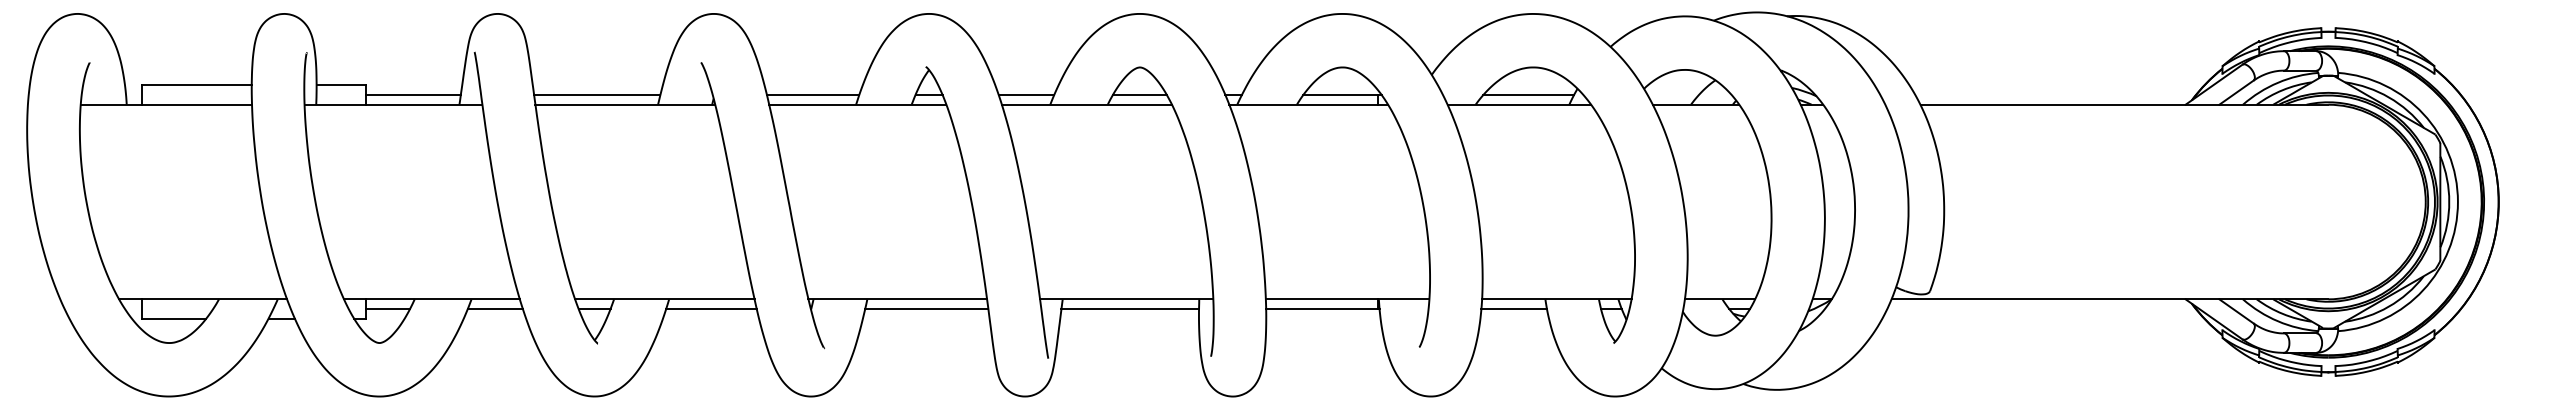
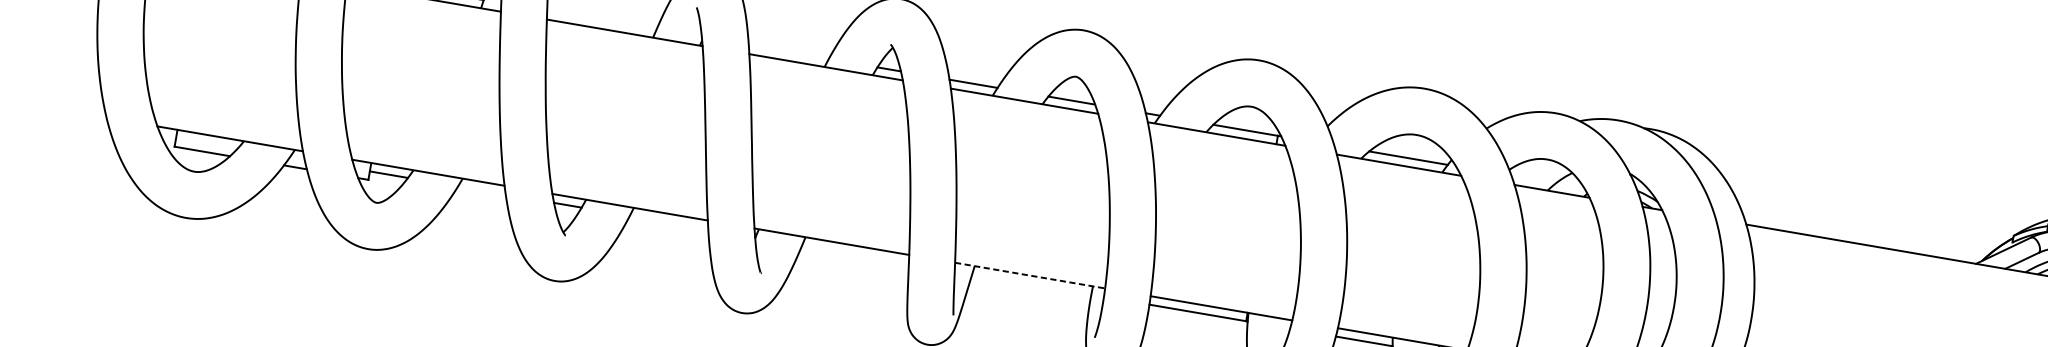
line: (597, 95) -> (601, 20), removed
line: (812, 95) -> (788, 52), removed
line: (1126, 299) -> (1029, 275), solid -> dashed
line: (494, 309) -> (481, 190), removed
line: (711, 309) -> (669, 222), removed
line: (926, 309) -> (855, 254), removed
line: (1130, 309) -> (1031, 284), removed

